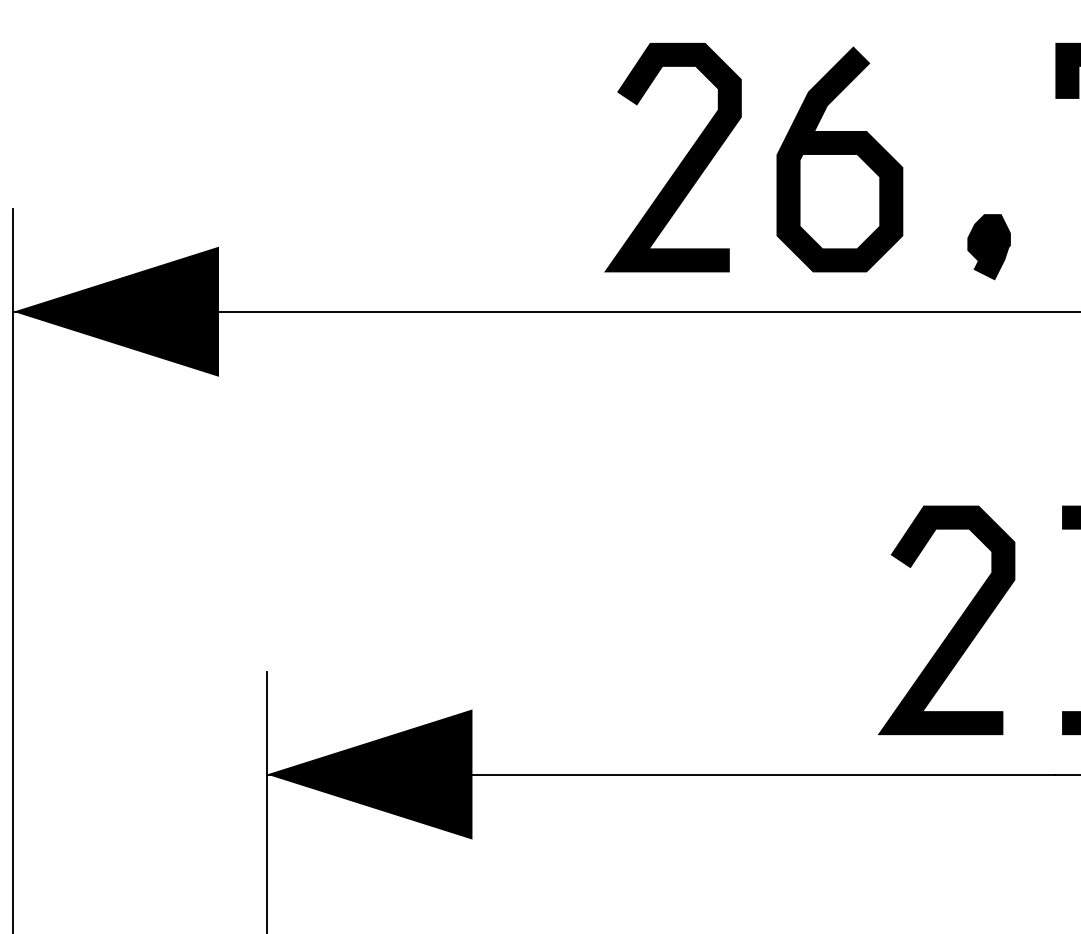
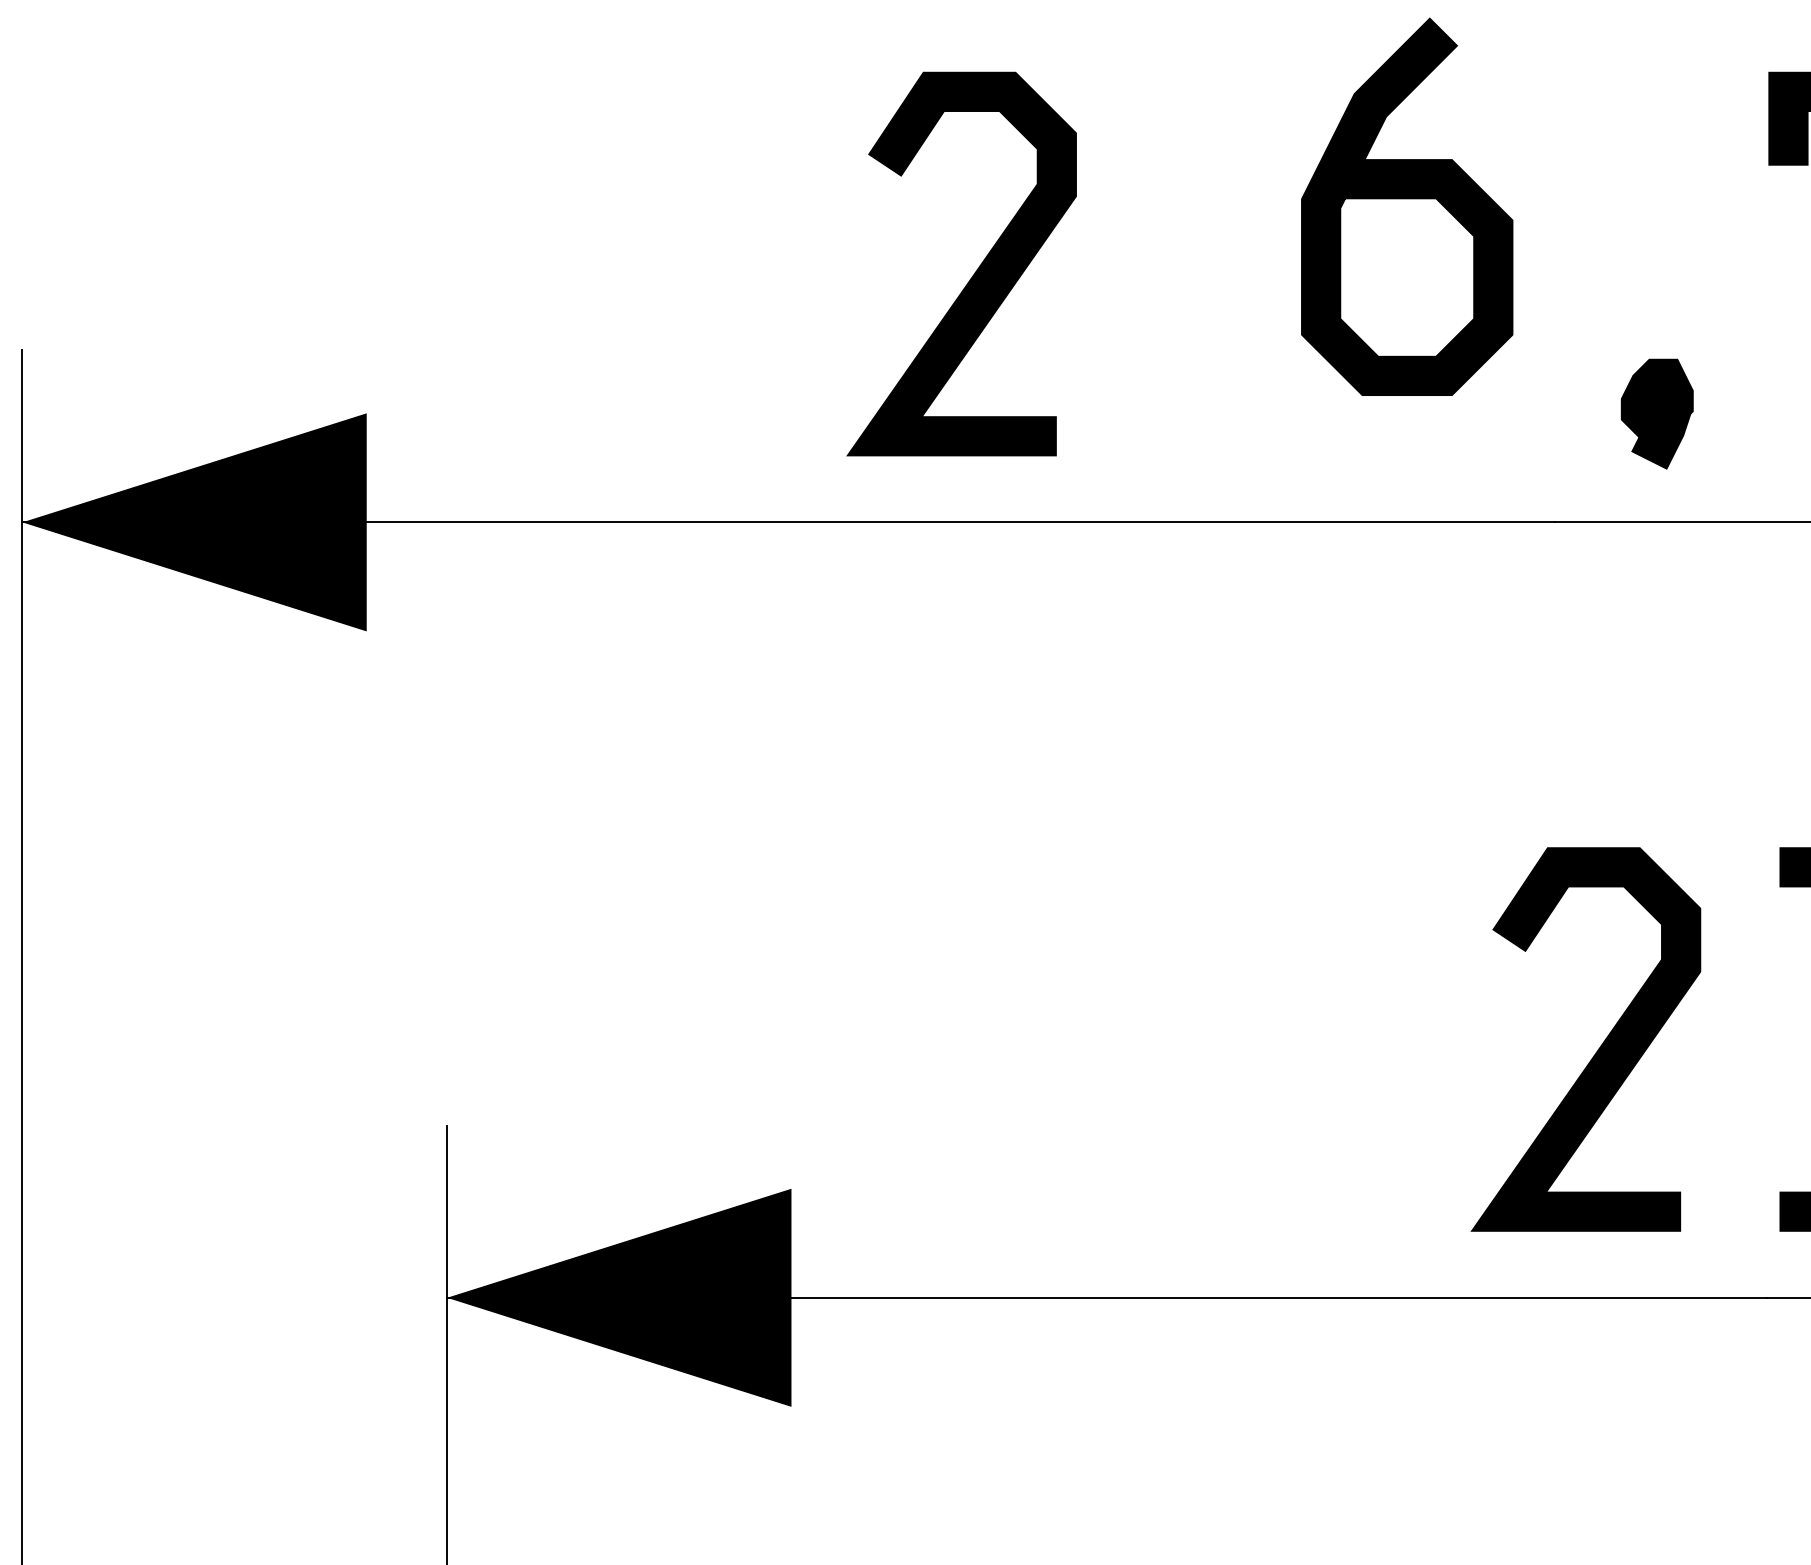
curve: (839, 154) -> (1406, 198), moved
curve: (681, 161) -> (975, 270), moved

